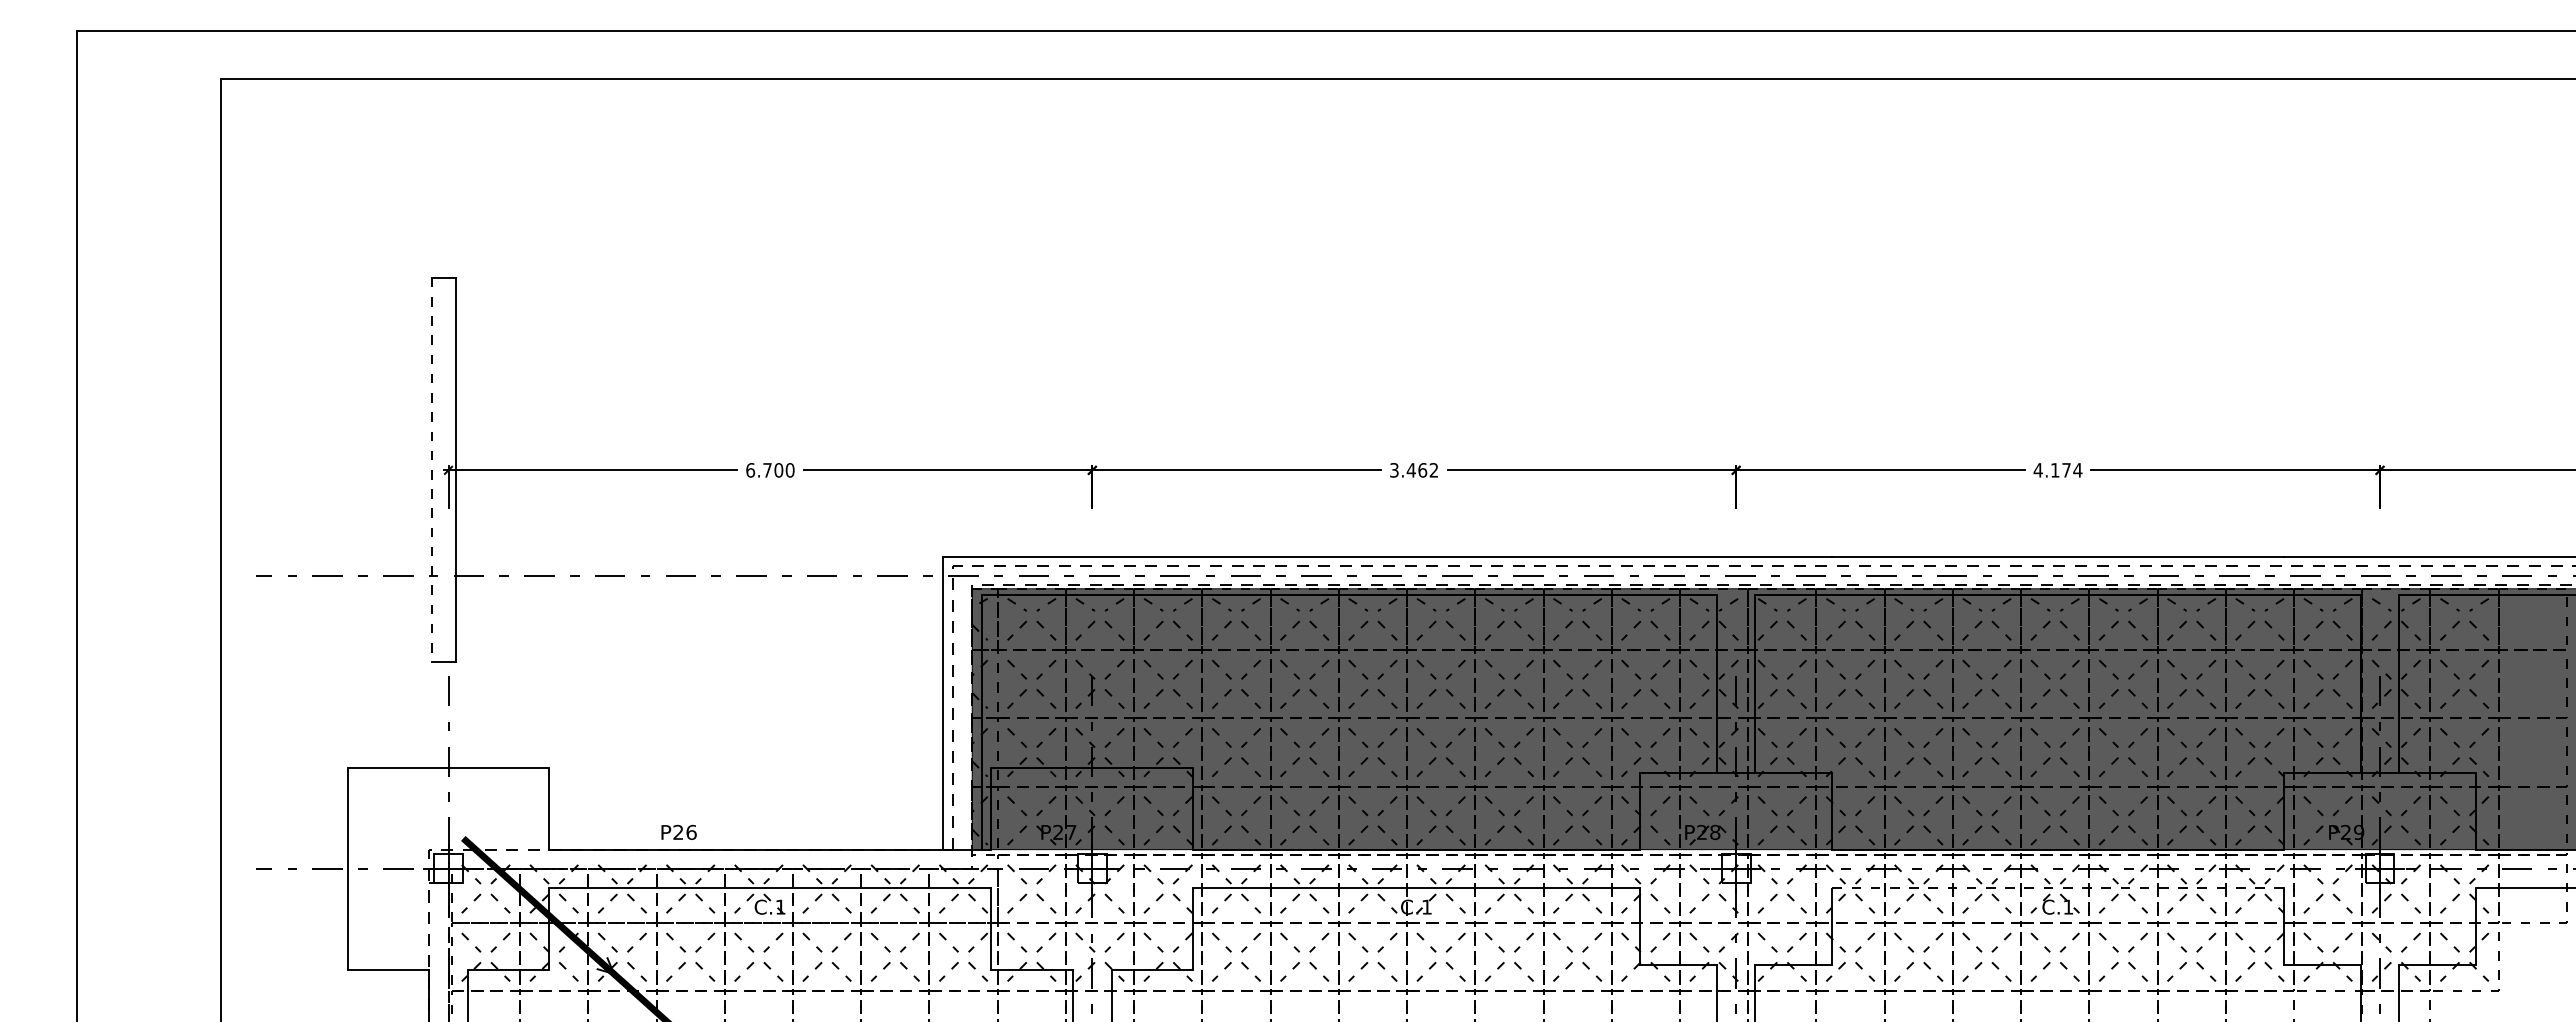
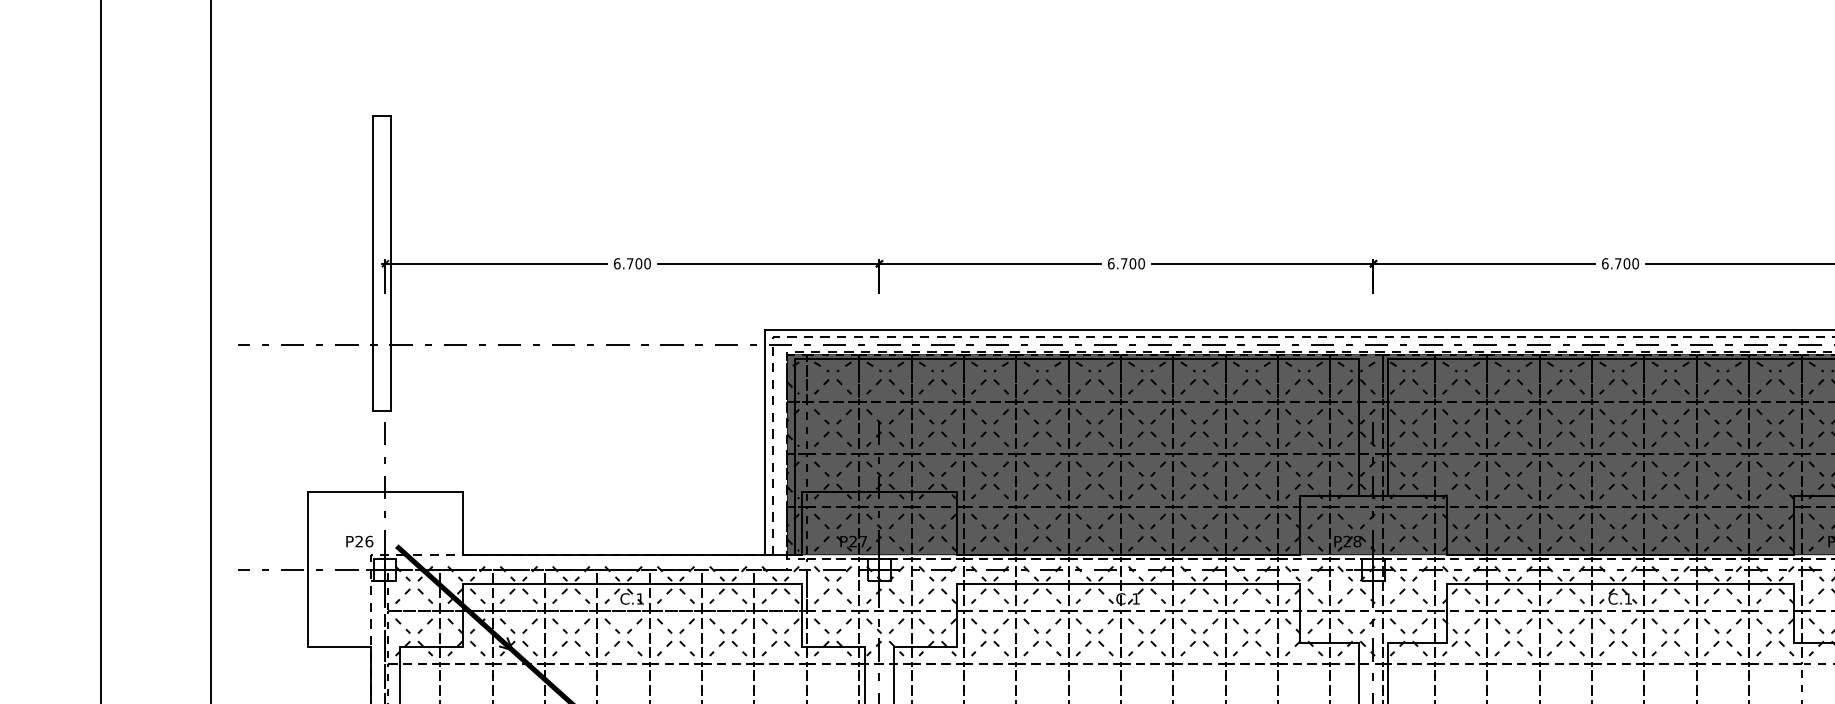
line: (431, 470) -> (372, 263), dashed -> solid
text: (1414, 470) -> (1126, 263), 3.462 -> 6.700
text: (2057, 470) -> (1620, 263), 4.174 -> 6.700
text: (678, 831) -> (359, 540), moved
line: (2058, 888) -> (1620, 584), dashed -> solid

